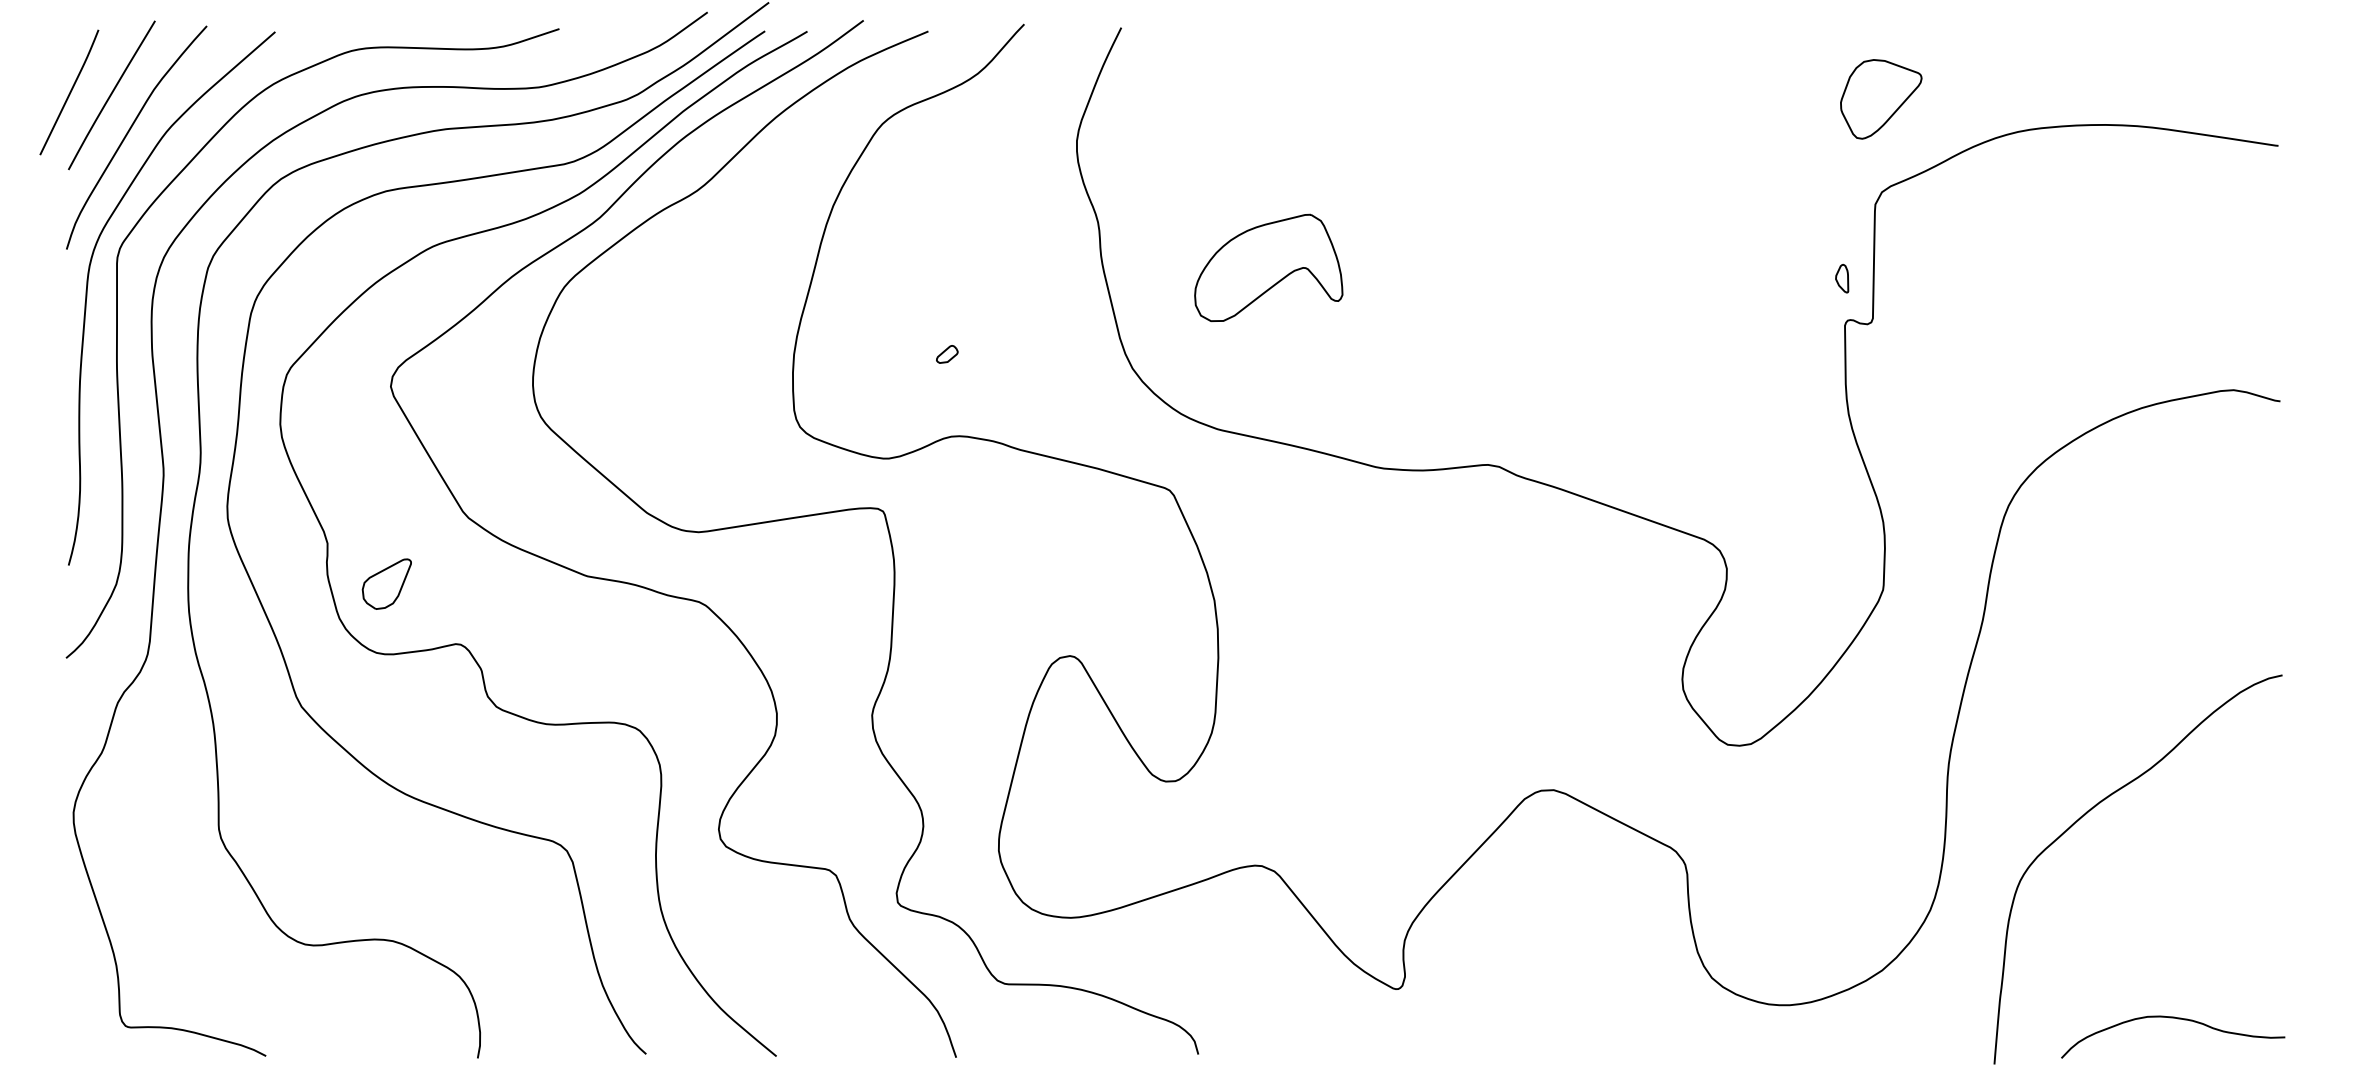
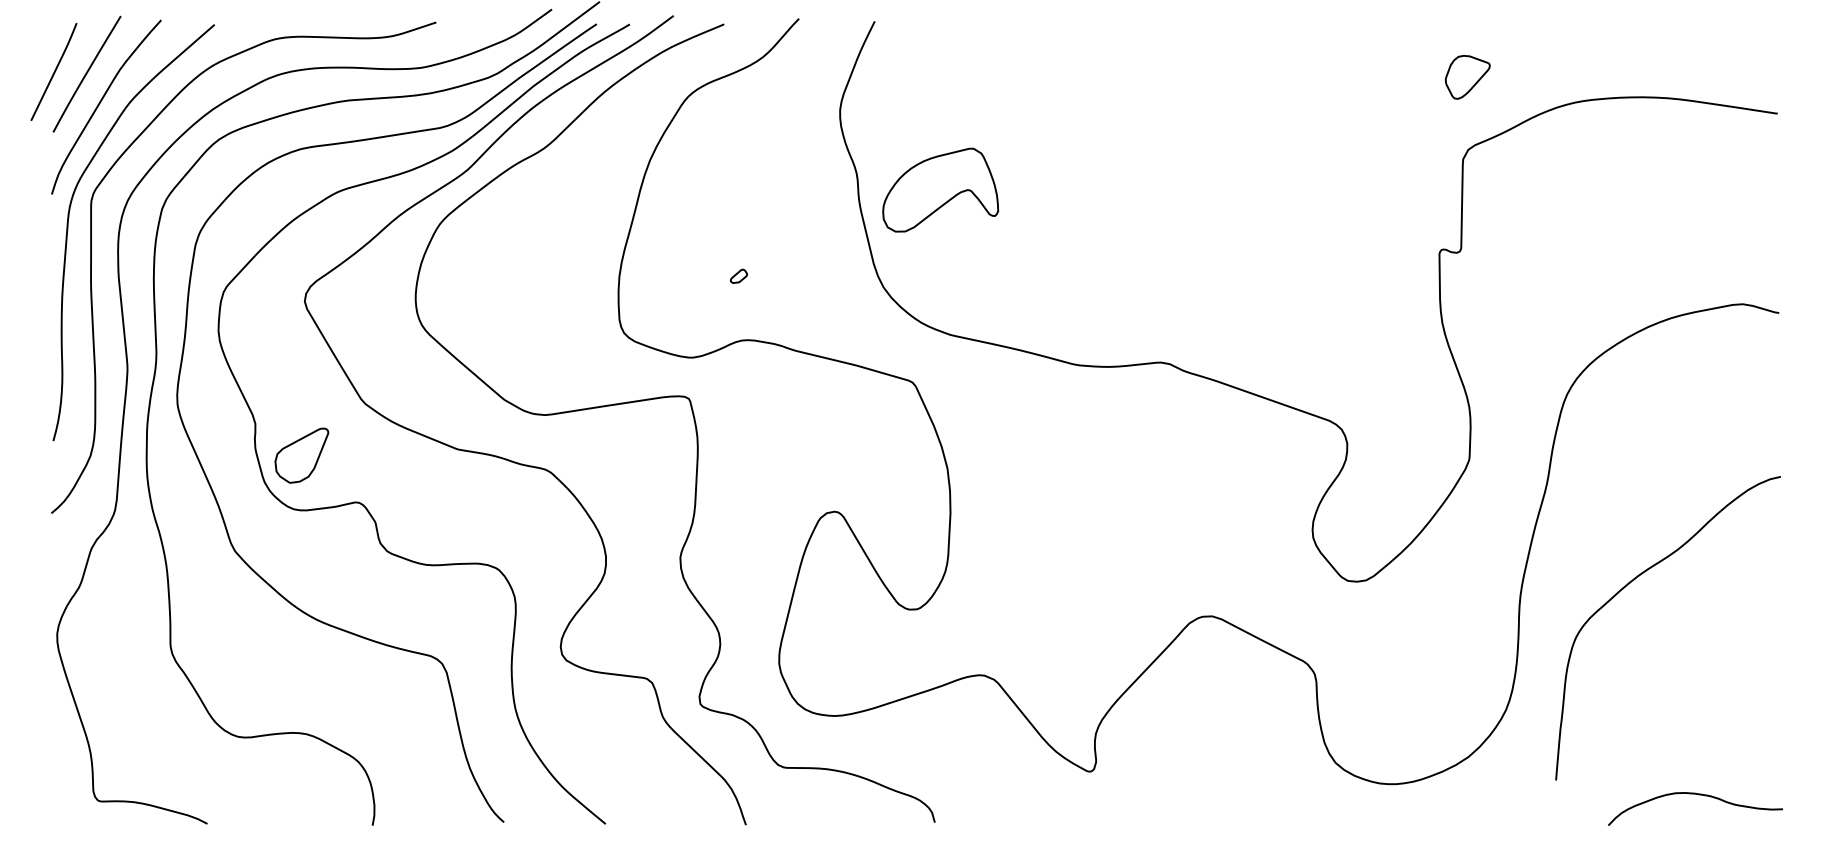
part: (1881, 99) -> (1467, 77), size x0.7
part: (1268, 267) -> (940, 189), moved
part: (1842, 278) -> (1437, 217), removed
part: (386, 583) -> (301, 455), size x1.4
curve: (2091, 810) -> (1631, 582), moved

